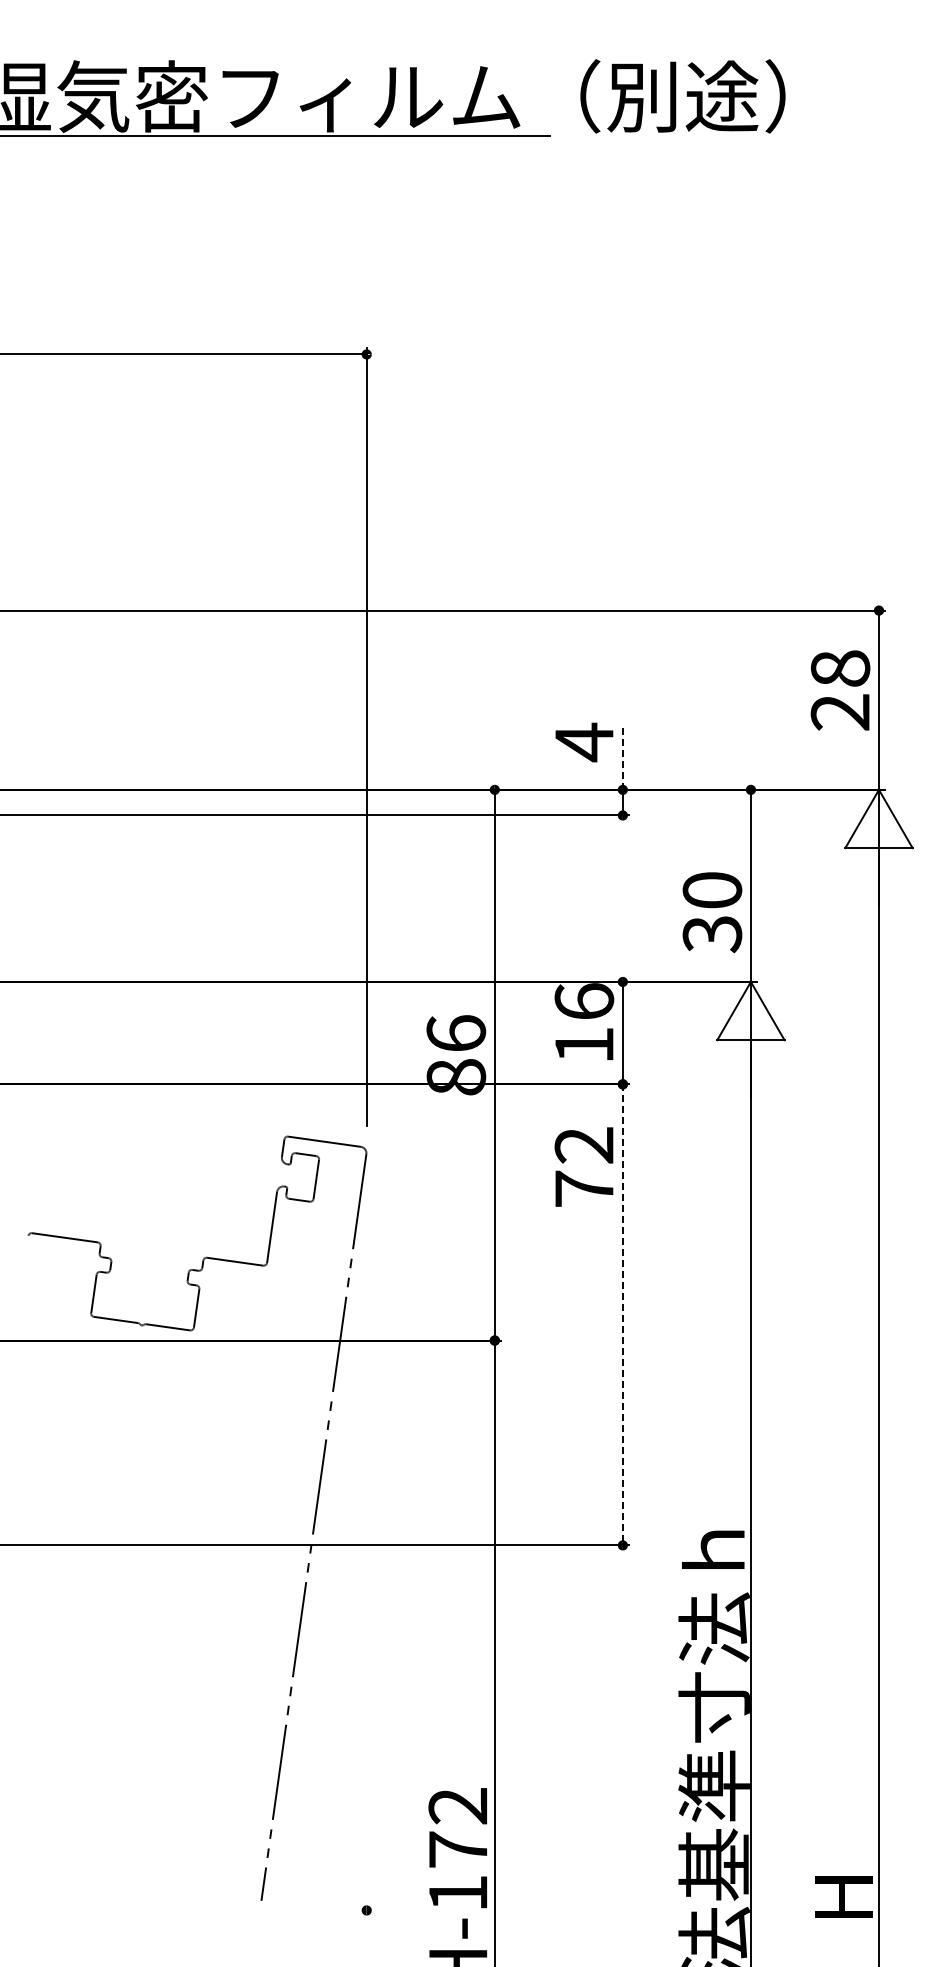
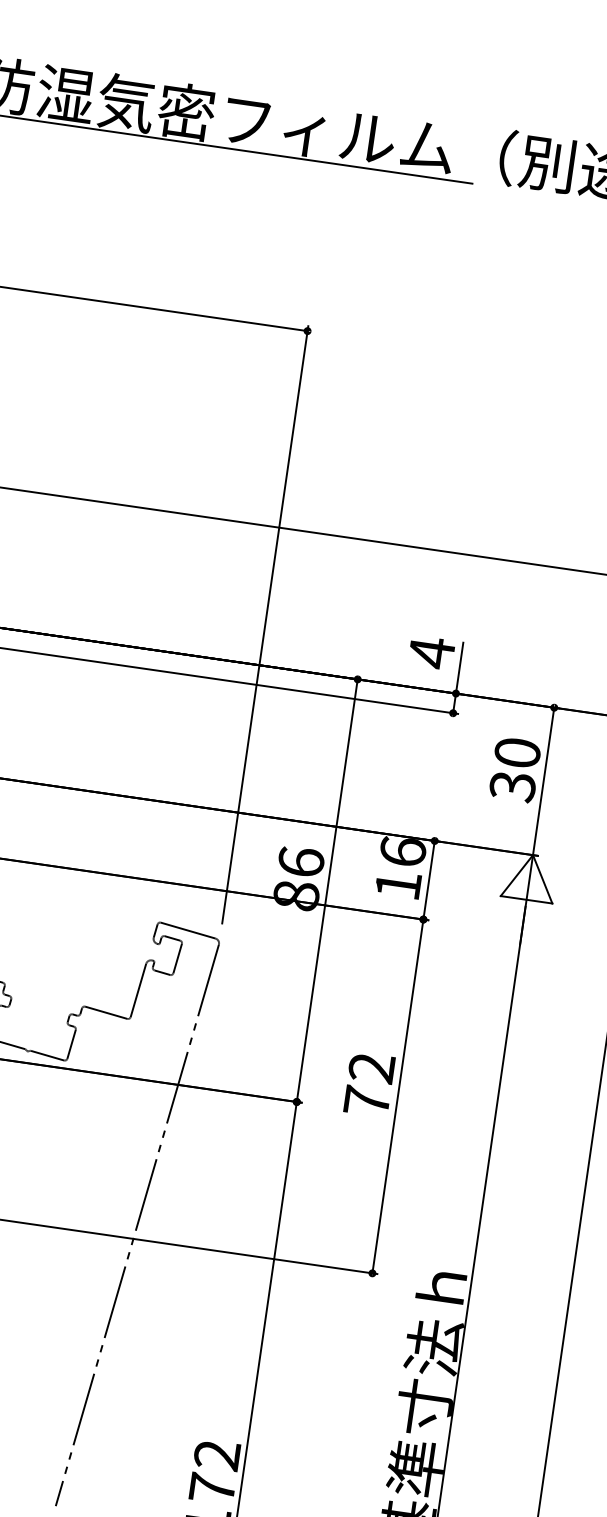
line: (622, 756) -> (459, 667), dashed -> solid
text: (712, 912) -> (515, 769), moved
text: (583, 1166) -> (368, 1084), moved
line: (622, 1314) -> (397, 1096), dashed -> solid

